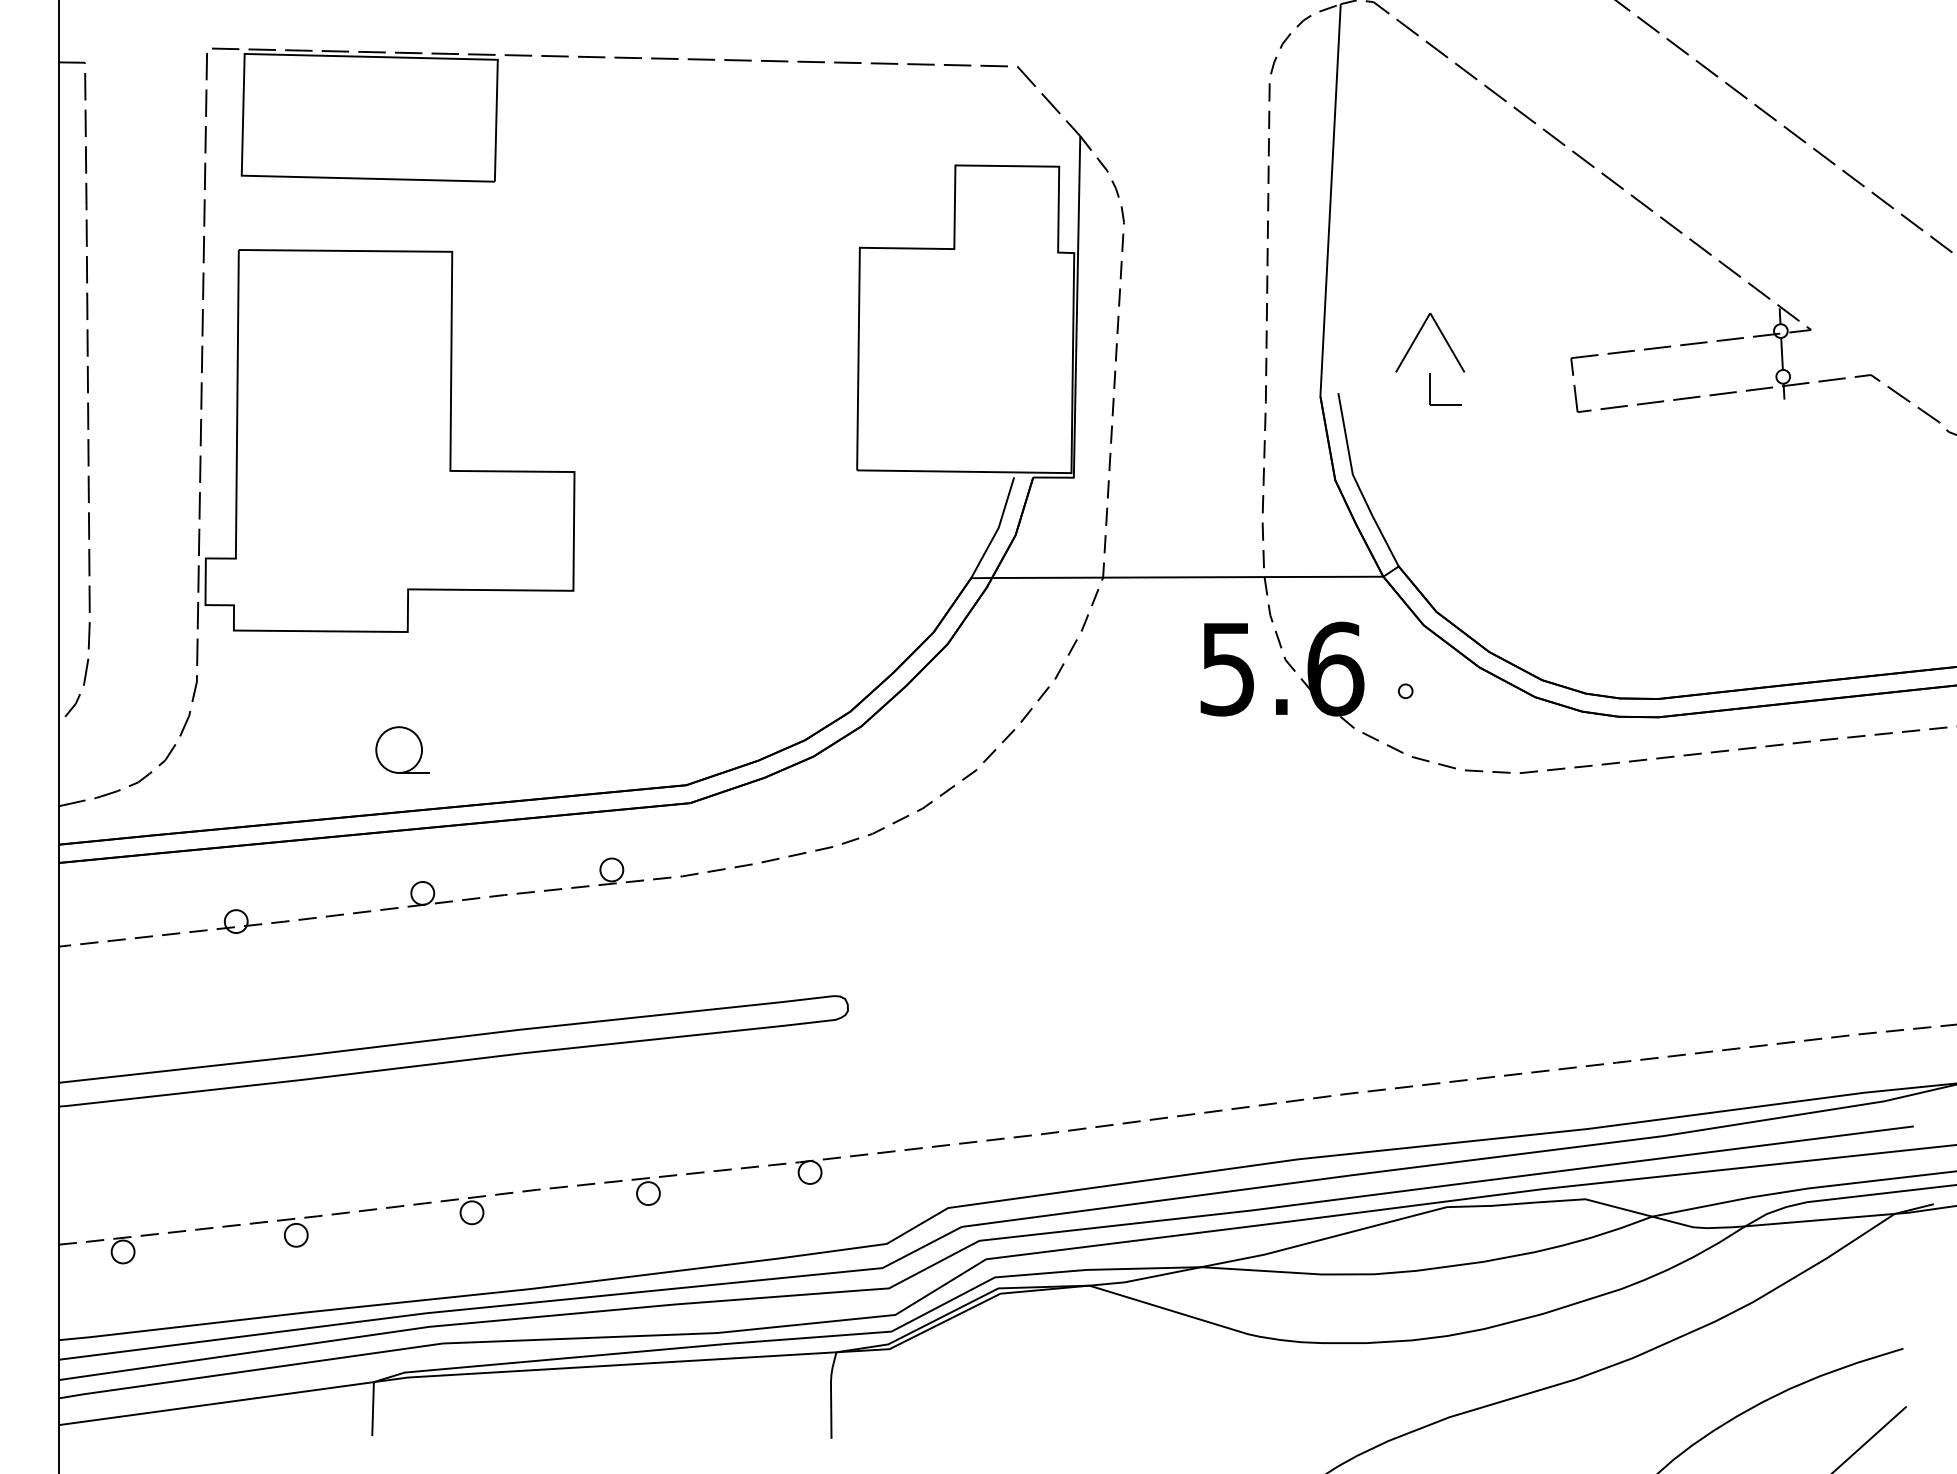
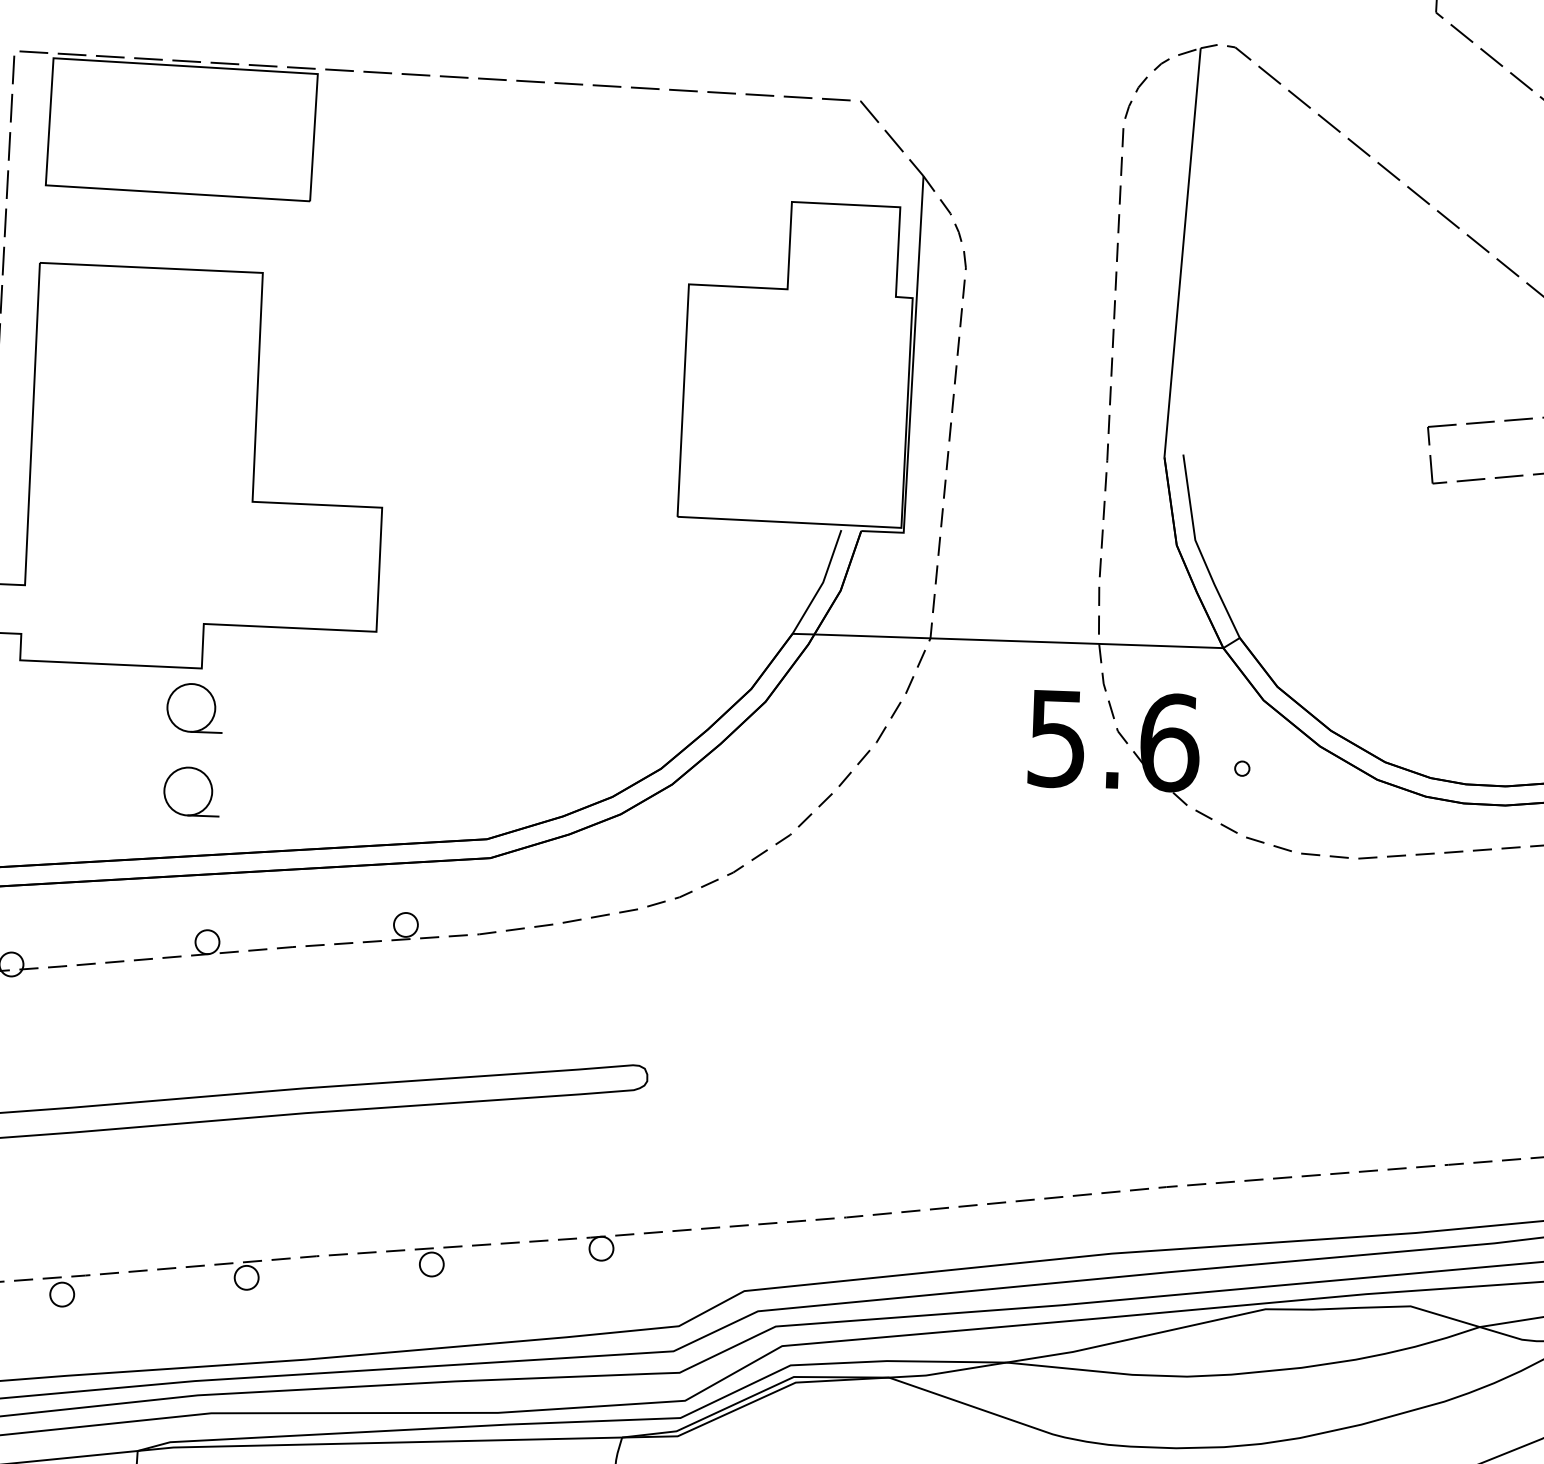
part: (1430, 373) -> (1280, 437), removed
part: (402, 669) -> (194, 707), added

